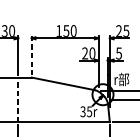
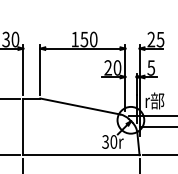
line: (31, 55) -> (40, 70), dashed -> solid
line: (18, 99) -> (23, 126), dashed -> solid
text: (89, 111) -> (113, 141), 35r -> 30r

